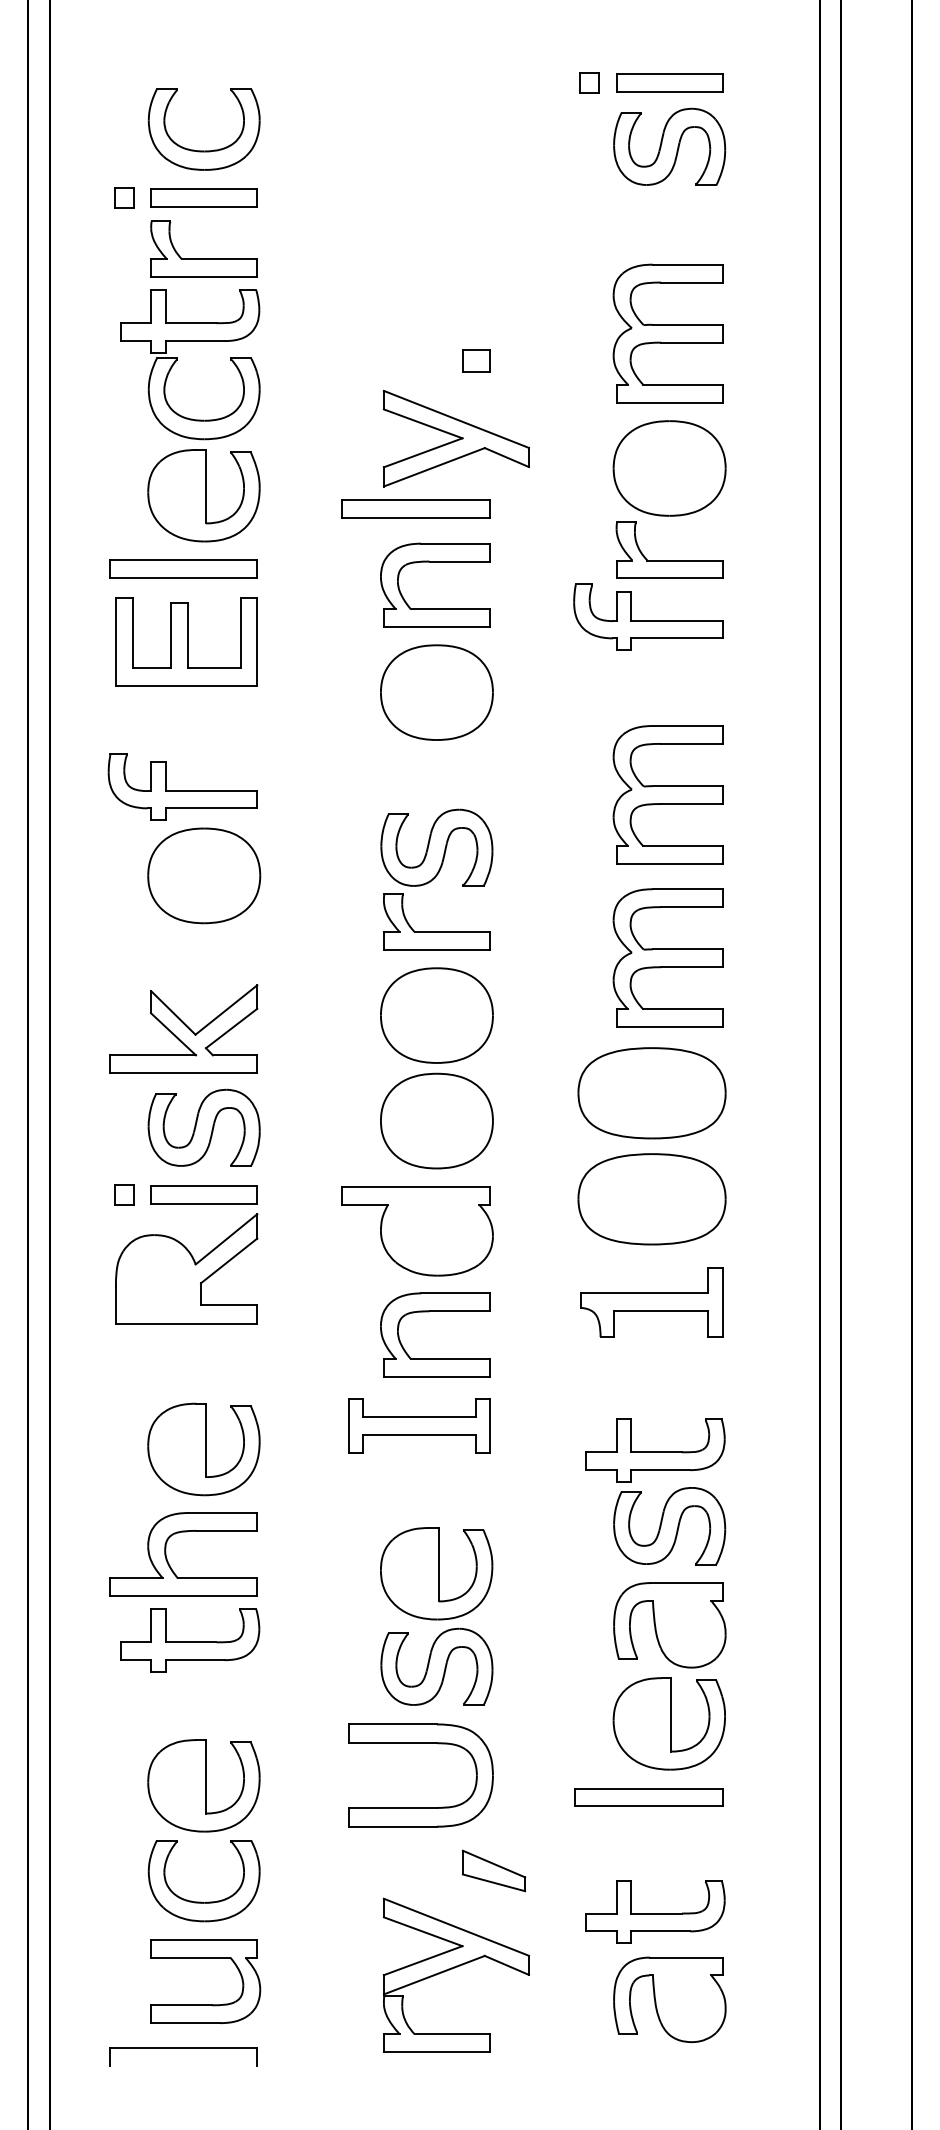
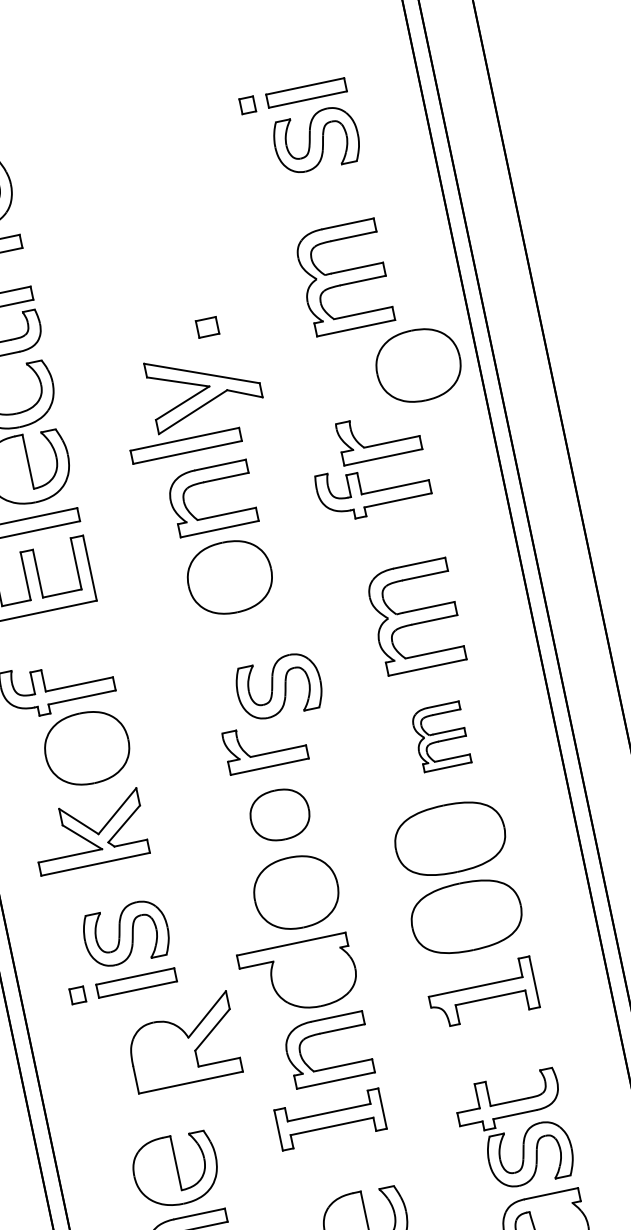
part: (669, 468) -> (418, 365), moved
part: (436, 847) -> (278, 686), moved
part: (667, 957) -> (440, 736), size x0.6
part: (436, 1015) -> (279, 815), size x0.7
part: (183, 1028) -> (88, 831), moved
part: (186, 1268) -> (182, 1042), moved

